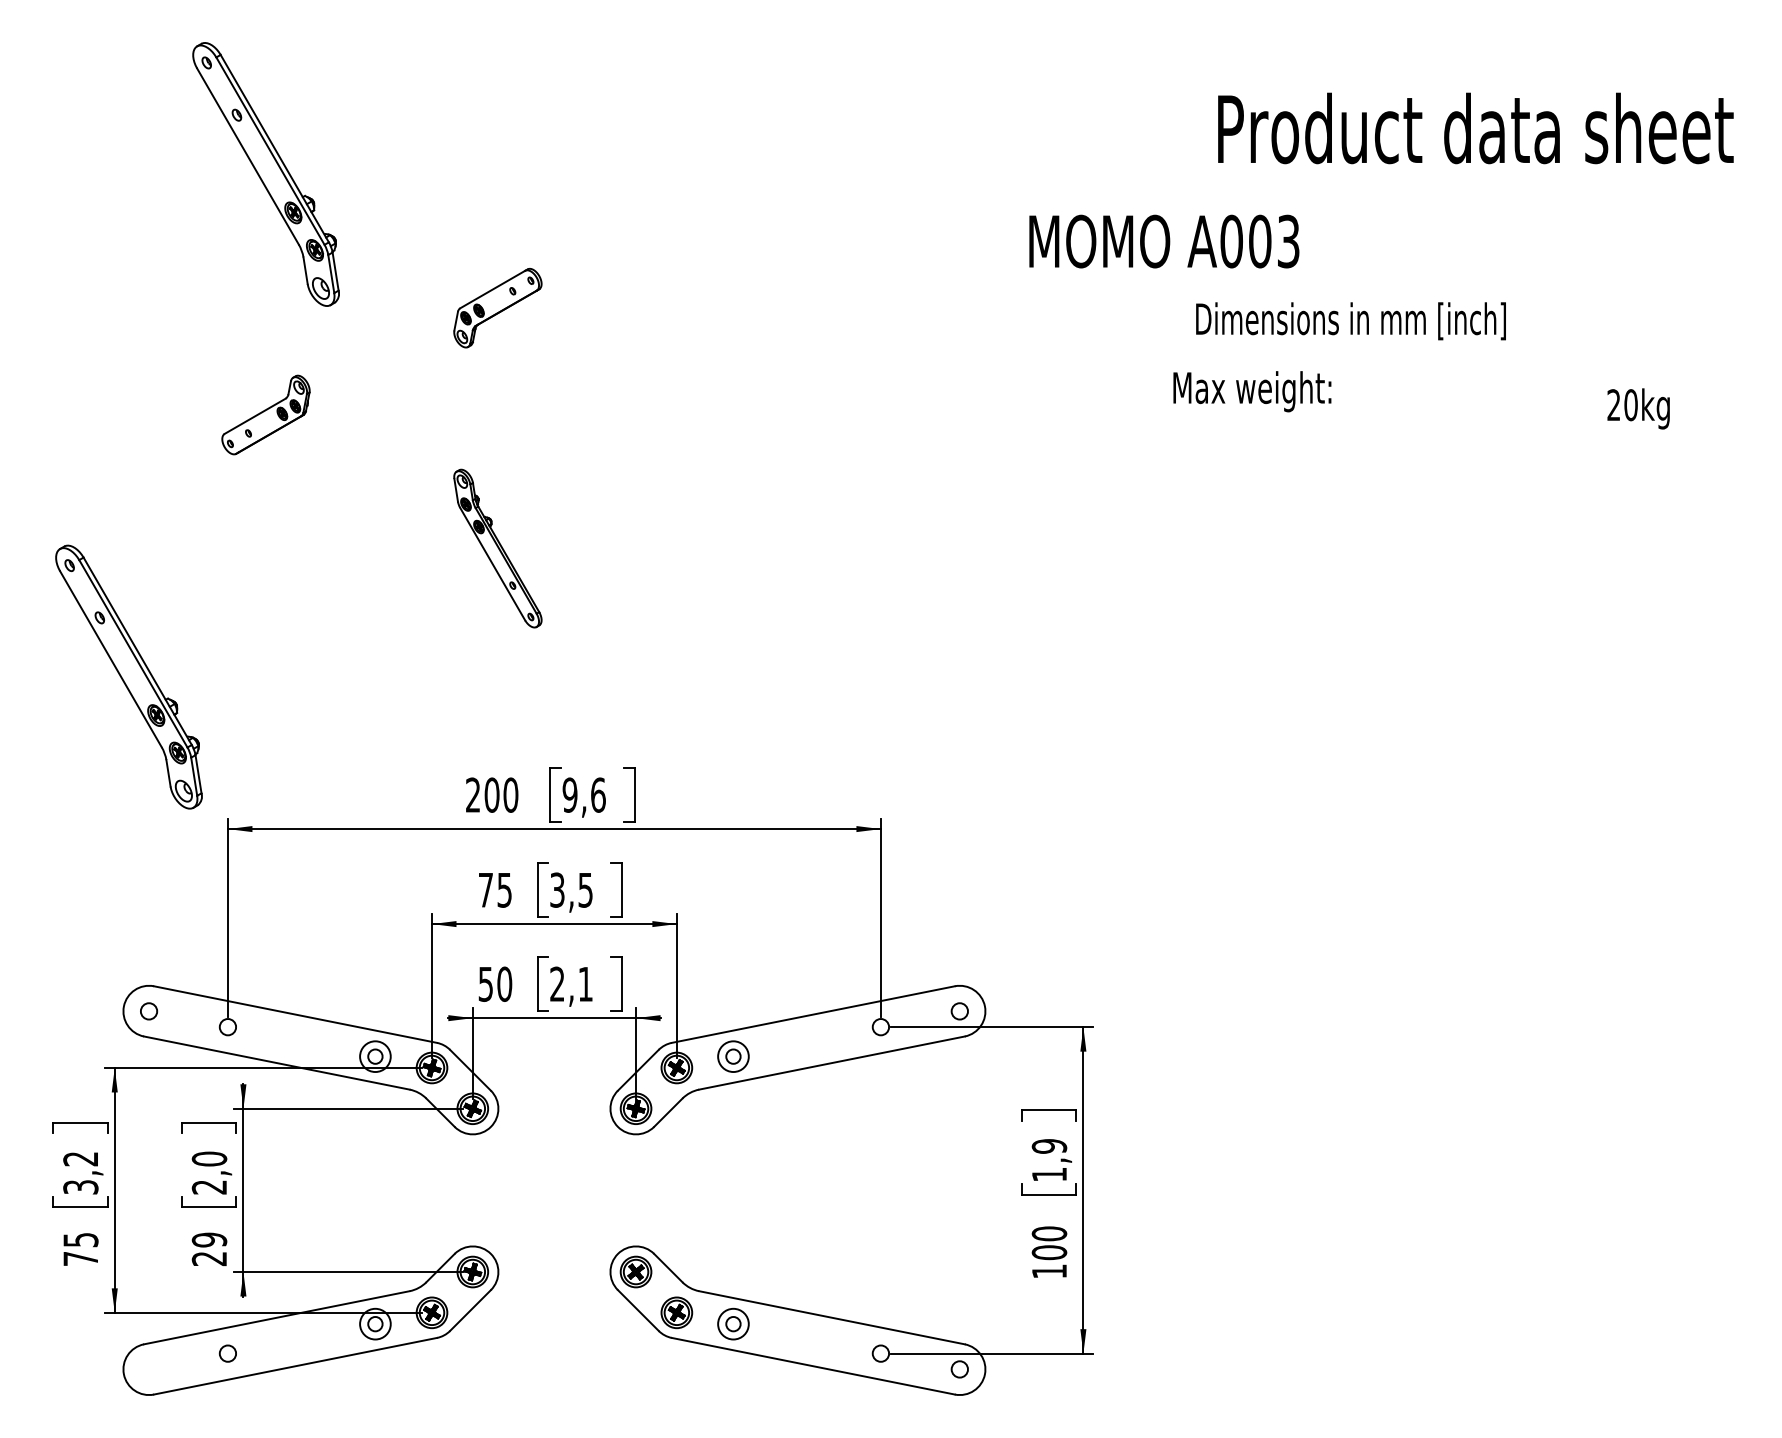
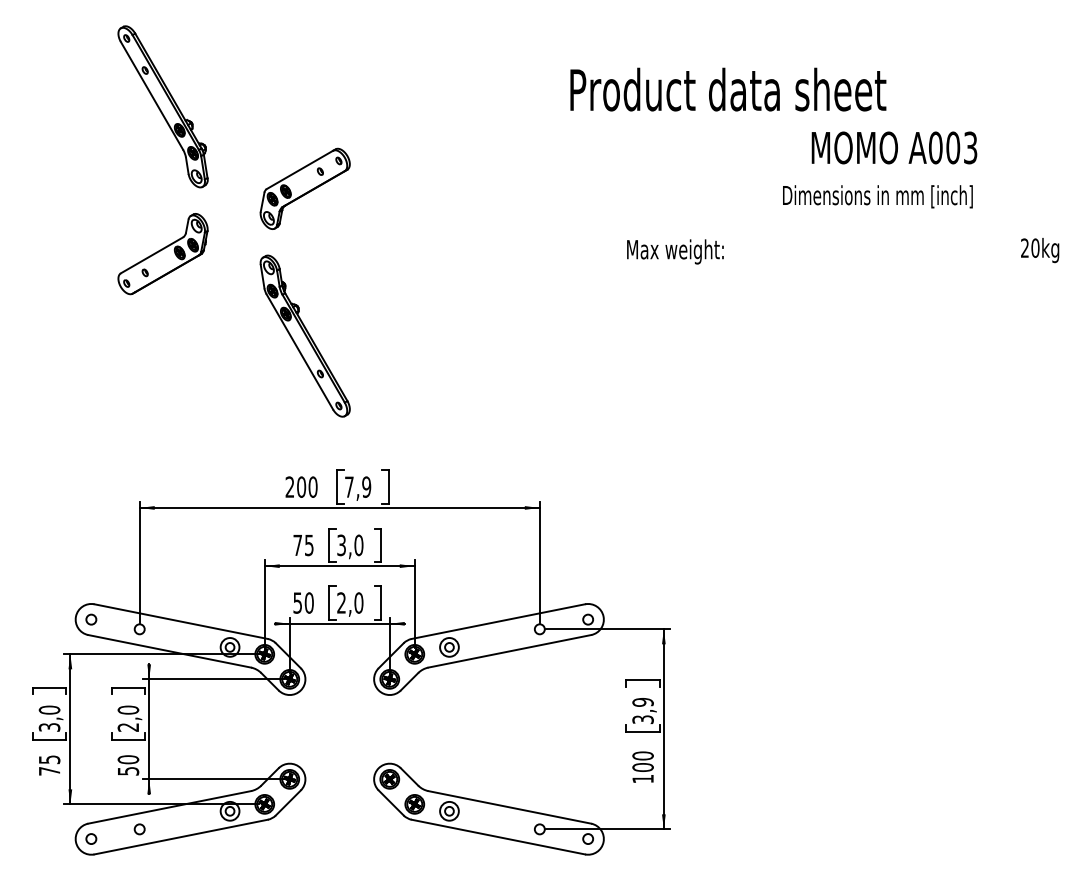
text: (1476, 128) -> (728, 89), moved
text: (1164, 240) -> (894, 147), moved
part: (496, 307) -> (304, 188), size x1.67
text: (1350, 320) -> (877, 196), moved
text: (1252, 390) -> (675, 251), moved
text: (1639, 408) -> (1040, 250), moved
part: (265, 415) -> (162, 254), size x1.67
part: (496, 547) -> (304, 335), size x1.67
part: (128, 676) -> (78, 414), removed
text: (583, 794) -> (357, 486), 9,6 -> 7,9
text: (585, 890) -> (358, 545), 3,5 -> 3,0
text: (585, 983) -> (358, 602), 2,1 -> 2,0
text: (80, 1158) -> (49, 709), 3,2 -> 3,0
text: (1048, 1174) -> (642, 719), 1,9 -> 3,9
text: (209, 1249) -> (128, 765), 29 -> 50
circle: (149, 1368) -> (91, 838), added

